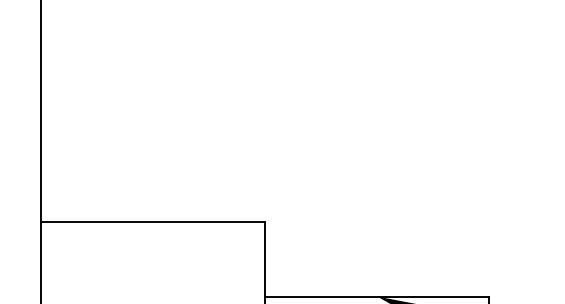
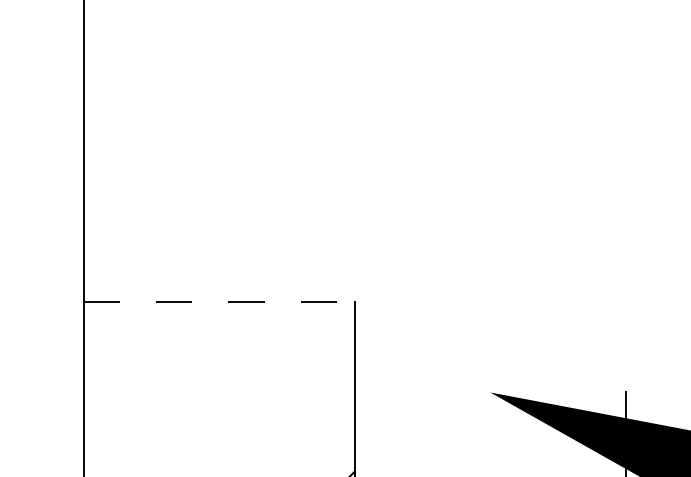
line: (152, 222) -> (219, 302), solid -> dashed
line: (376, 296) -> (489, 392), removed

